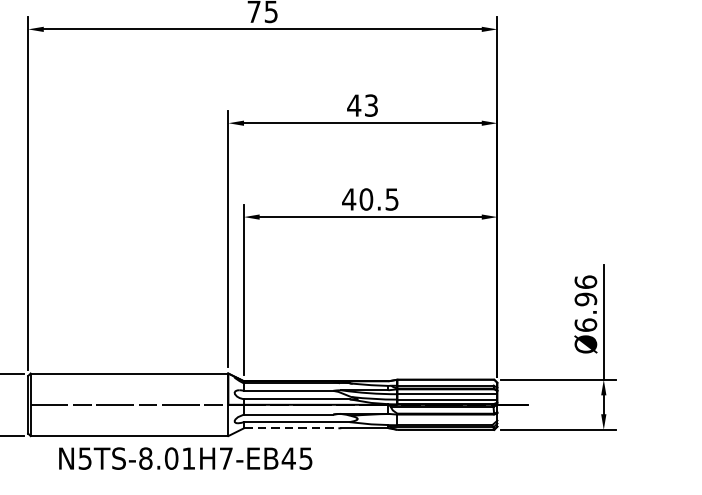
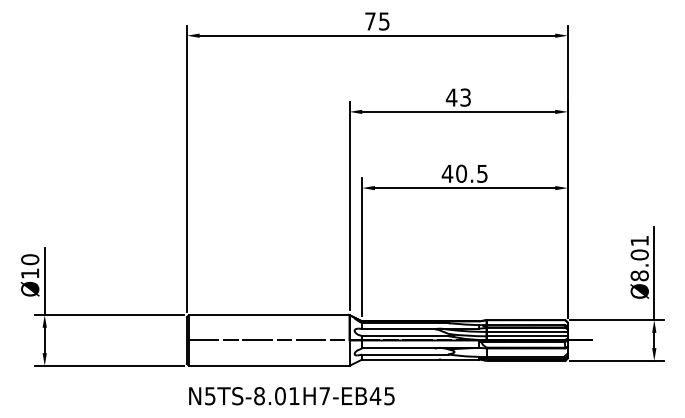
text: (585, 303) -> (639, 258), Ø6.96 -> Ø8.01
line: (292, 428) -> (401, 359), dashed -> solid
text: (185, 459) -> (291, 396), moved

